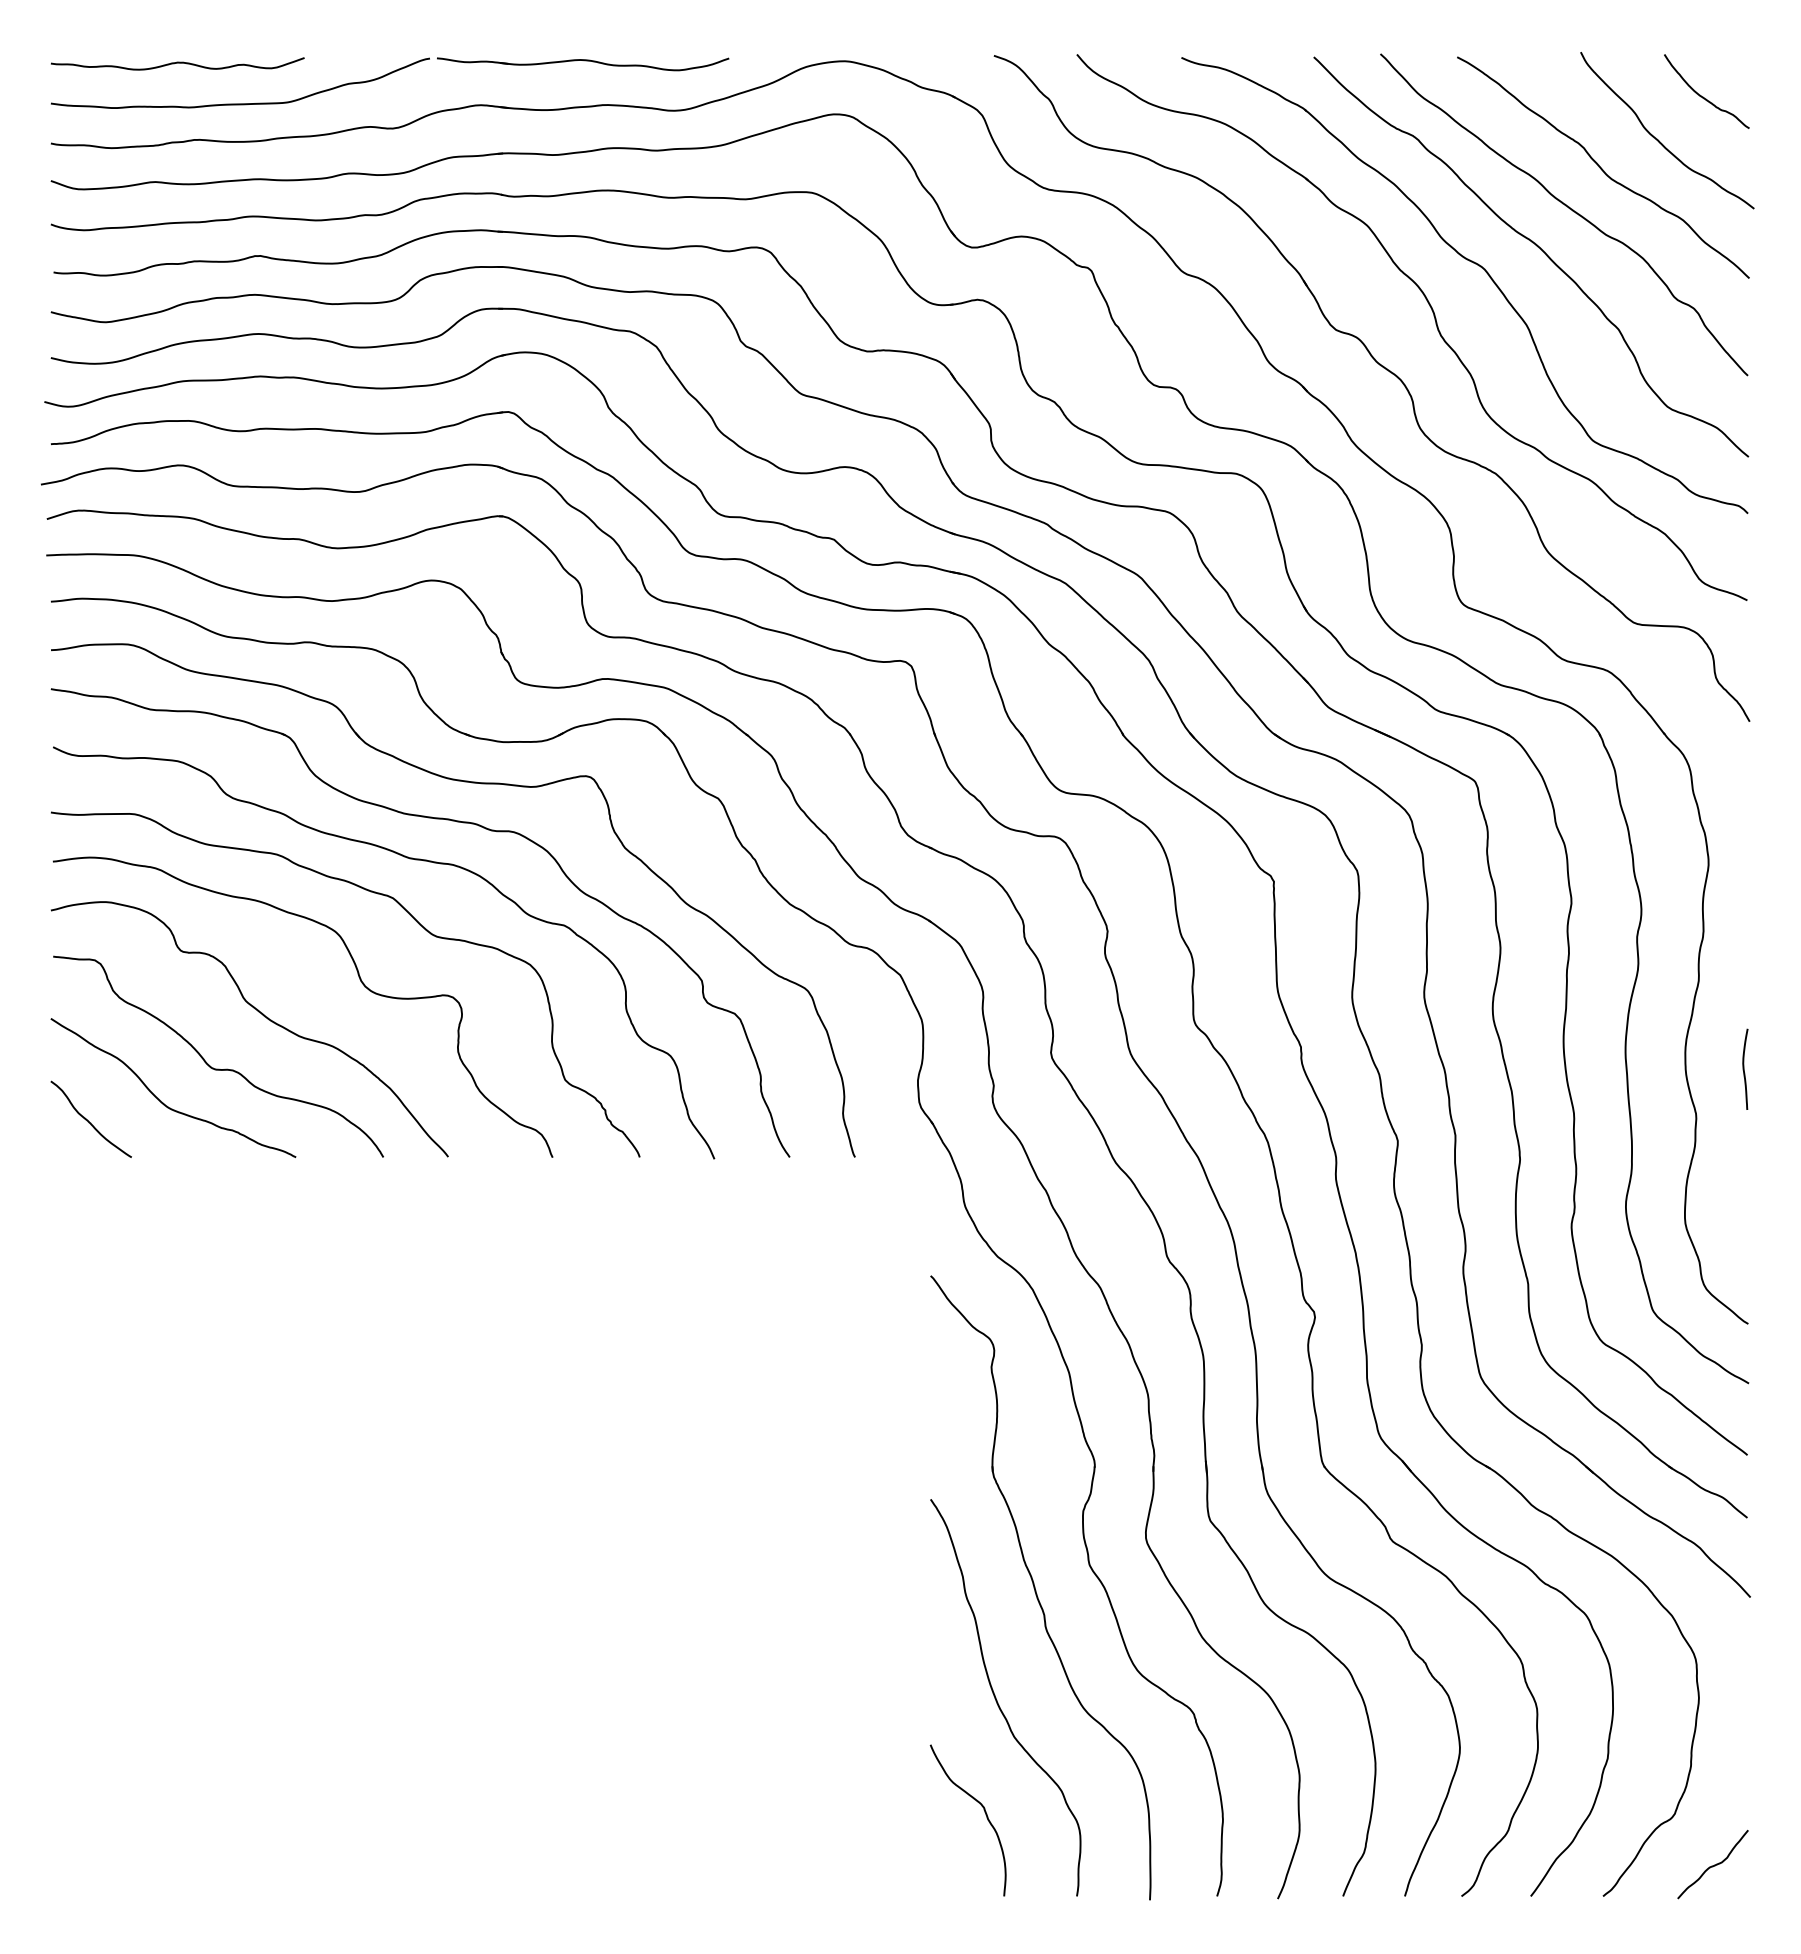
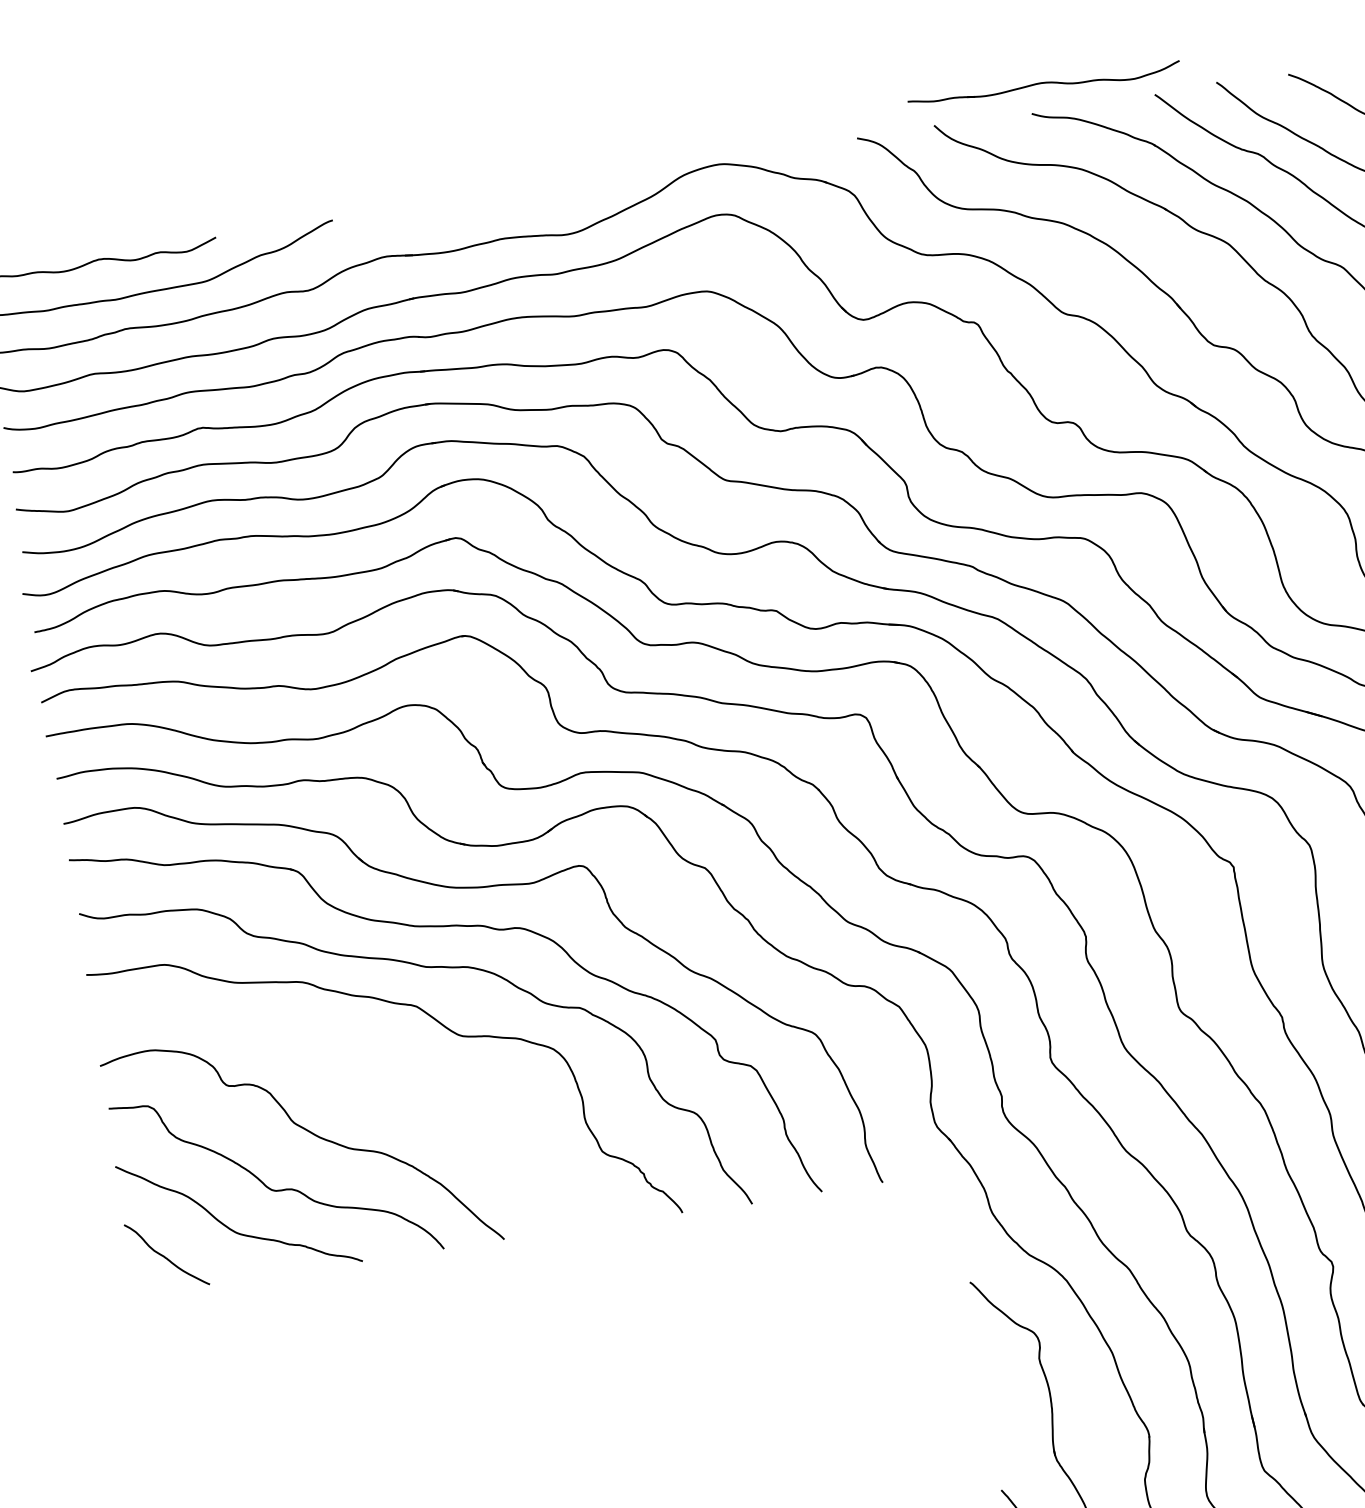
part: (583, 64) -> (1044, 86), moved
curve: (358, 977) -> (395, 1085), removed

